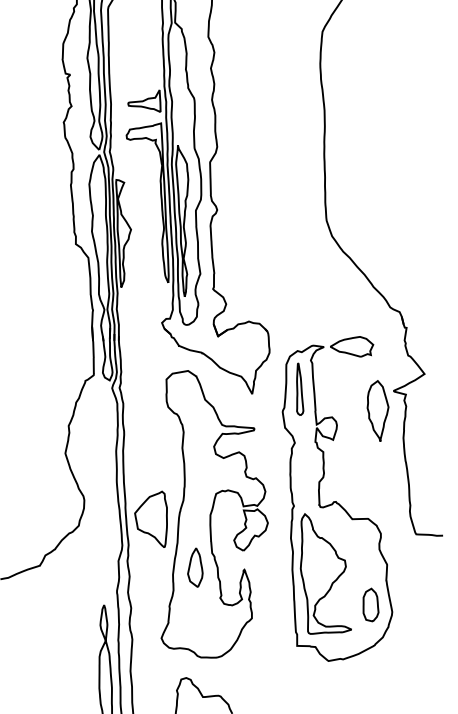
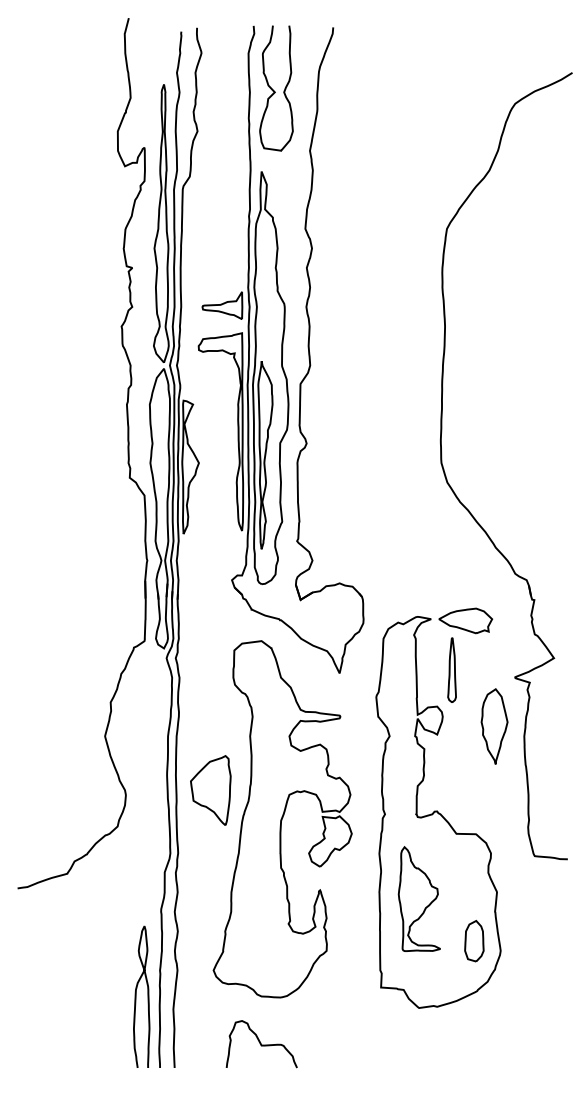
part: (298, 388) -> (451, 669), moved
part: (378, 411) -> (494, 726), moved
part: (151, 520) -> (210, 790), moved
part: (195, 567) -> (259, 884), removed
part: (324, 572) -> (419, 898), size x0.7

